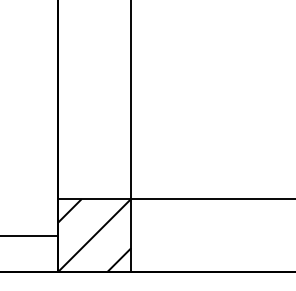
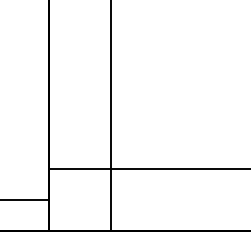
hatch: (94, 236) -> (80, 200), removed

